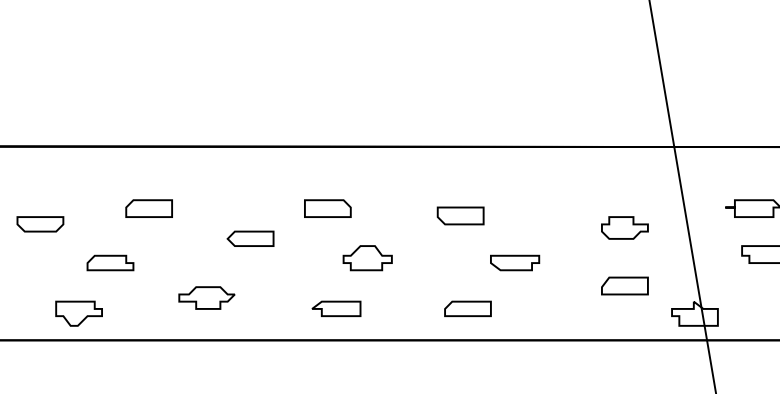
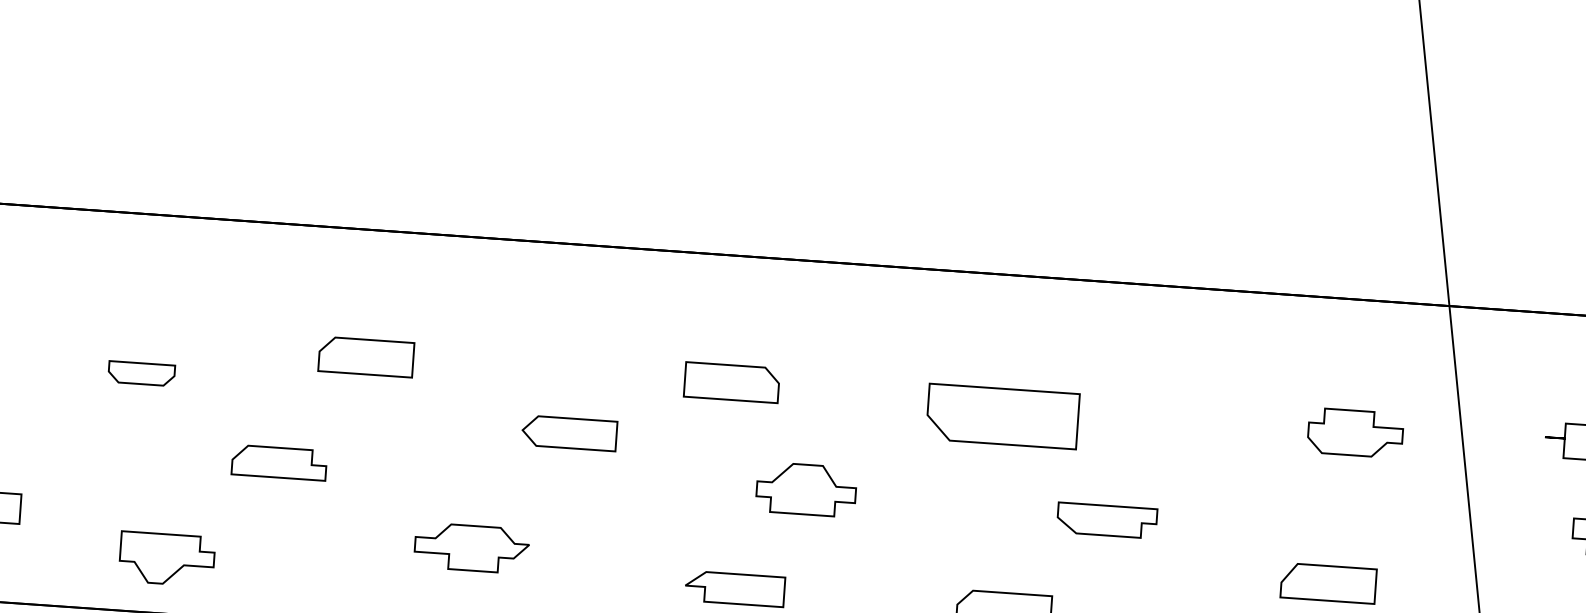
part: (460, 215) -> (1002, 415), size x1.6
part: (40, 224) -> (141, 373), size x0.7
part: (624, 227) -> (1354, 432), moved
part: (78, 313) -> (165, 558), moved

